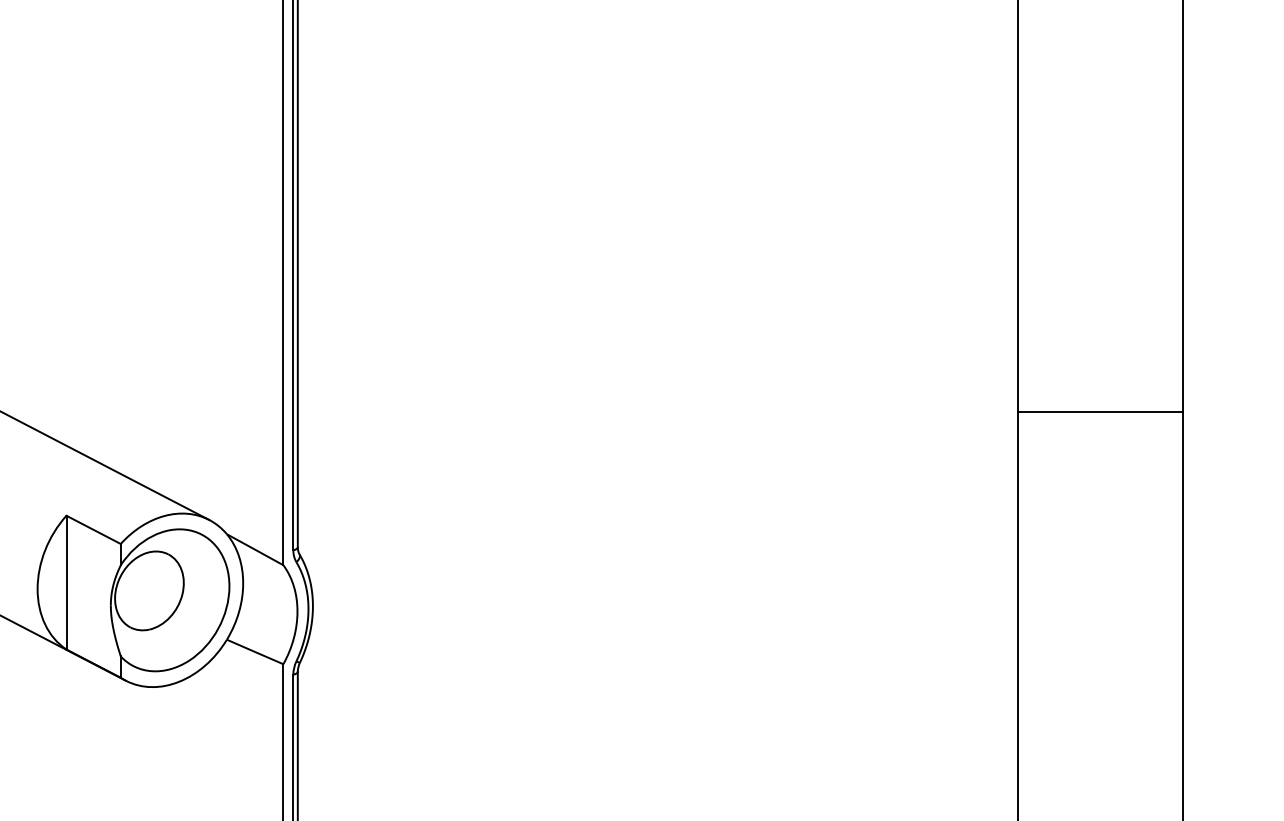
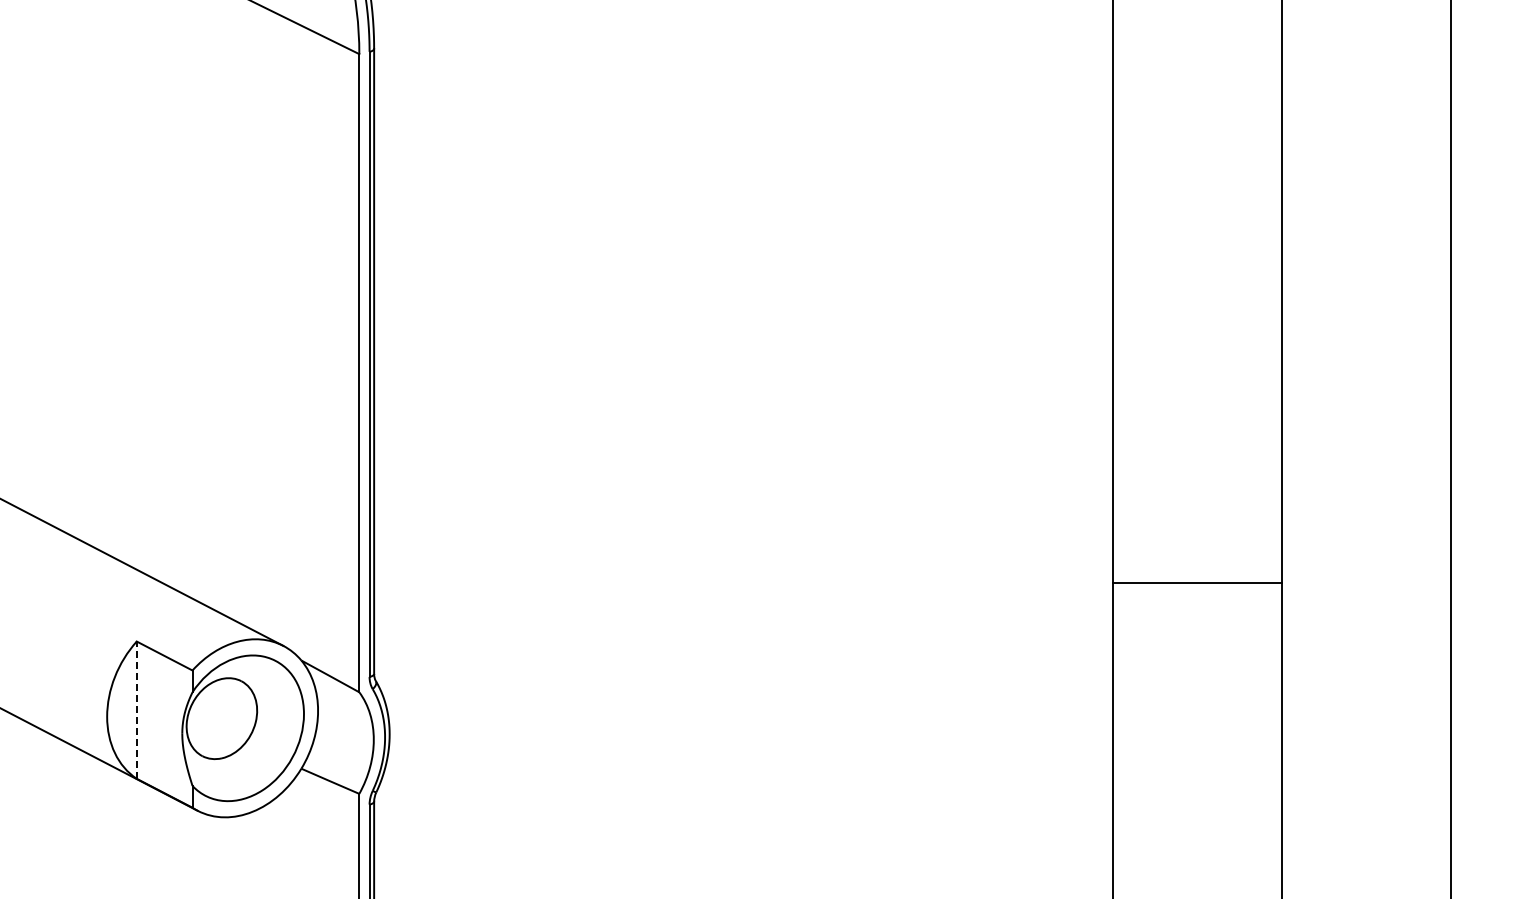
line: (1100, 412) -> (1197, 583), moved
line: (66, 582) -> (136, 710), solid -> dashed

